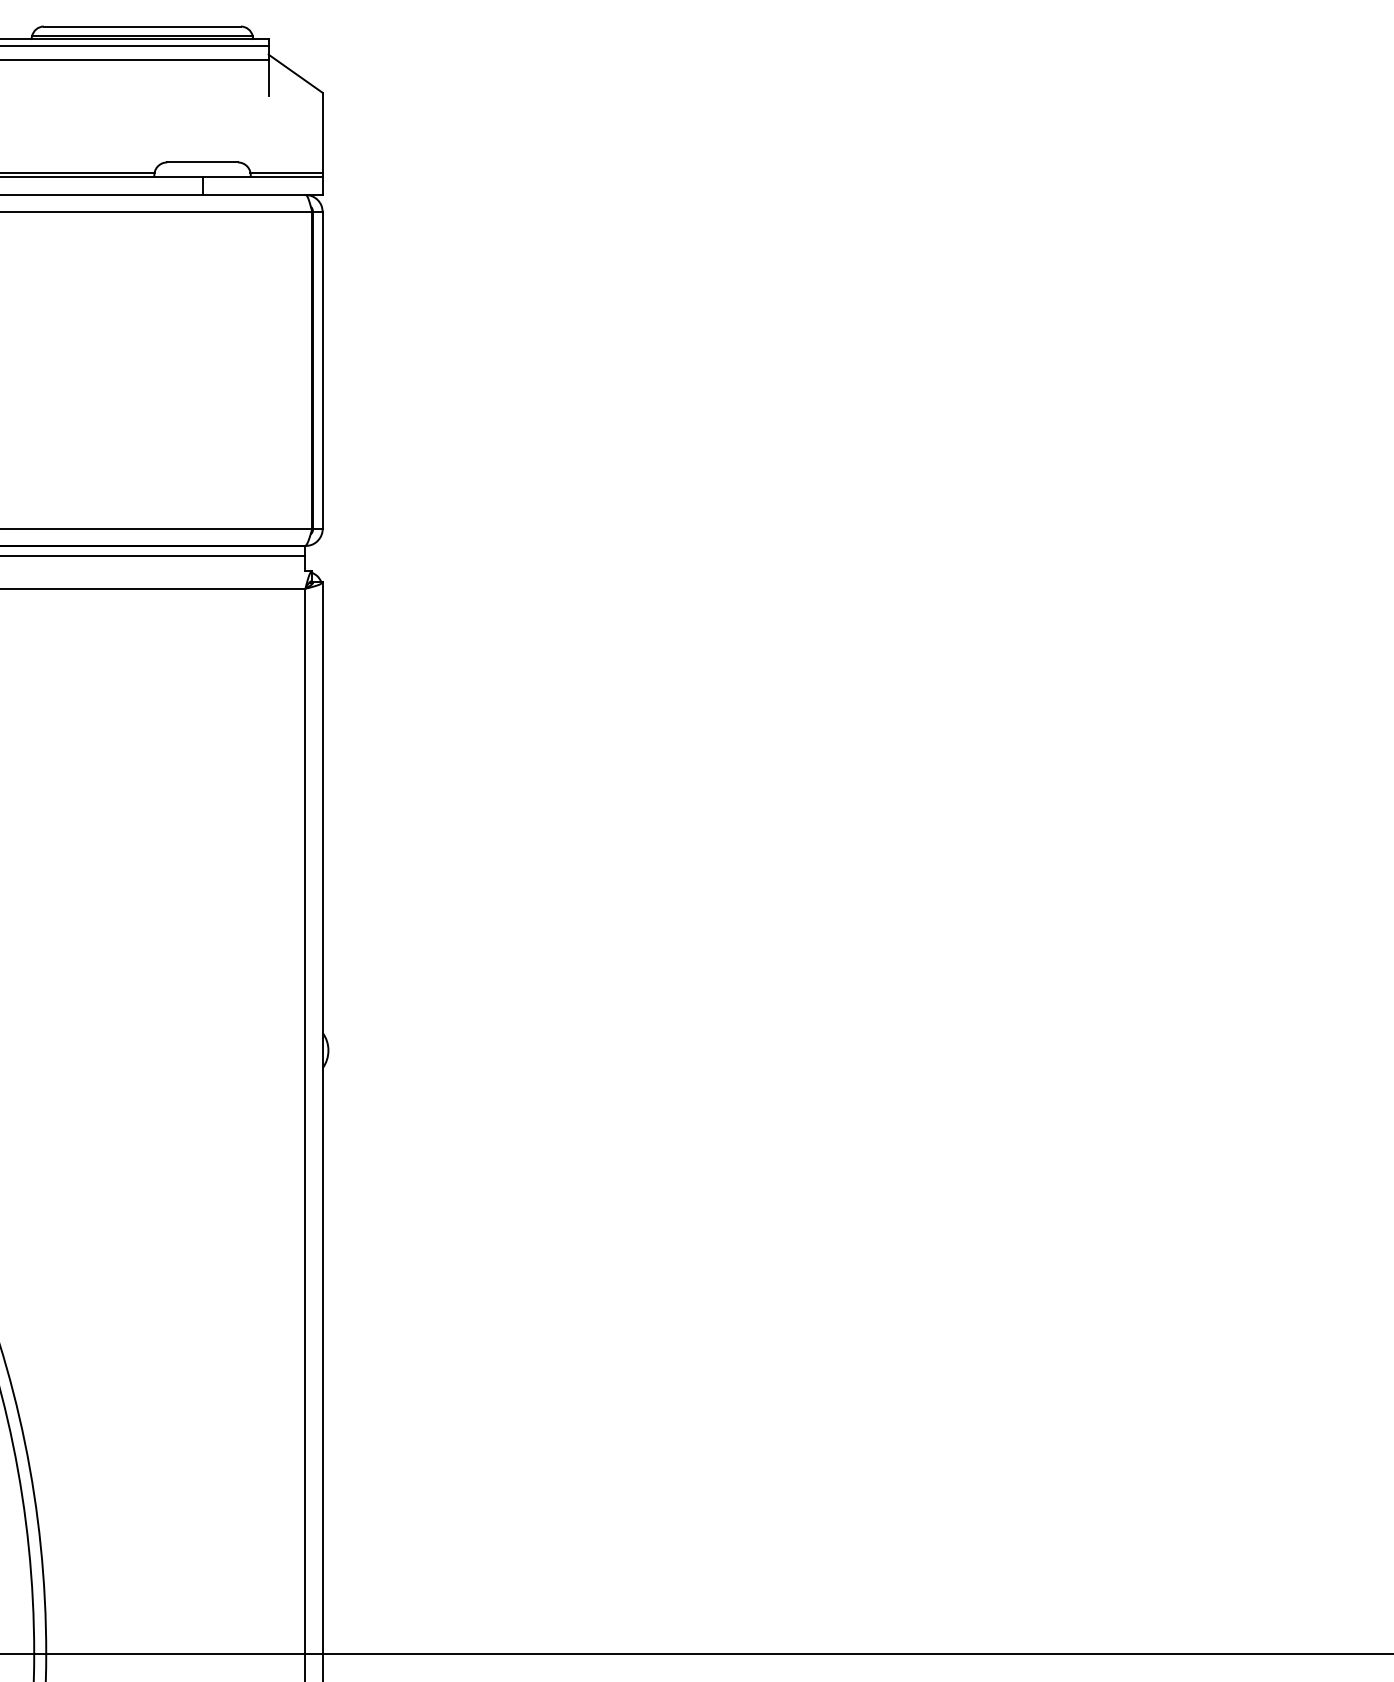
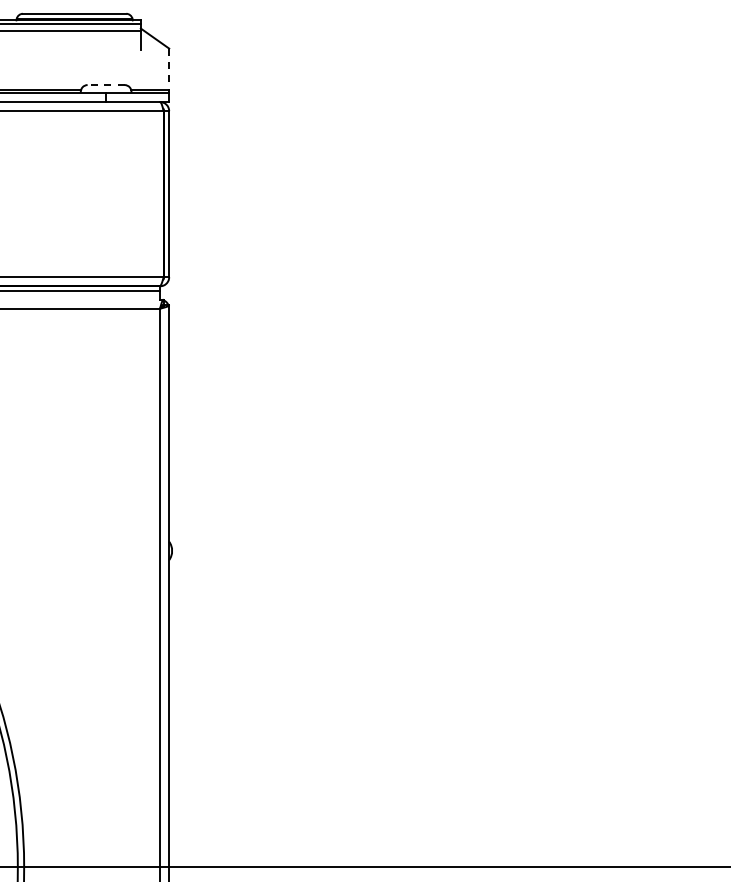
line: (323, 132) -> (169, 69), solid -> dashed
line: (203, 163) -> (106, 85), solid -> dashed

